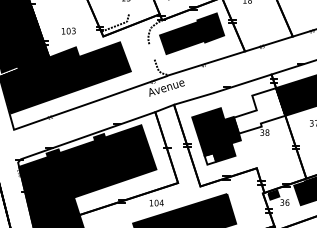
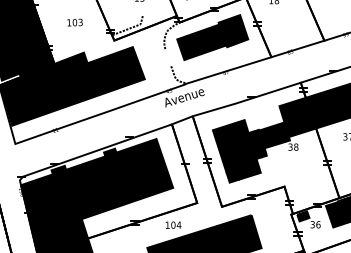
text: (68, 31) -> (74, 22), moved
fill: (259, 110) -> (287, 122), added
fill: (209, 159) -> (232, 176), added

